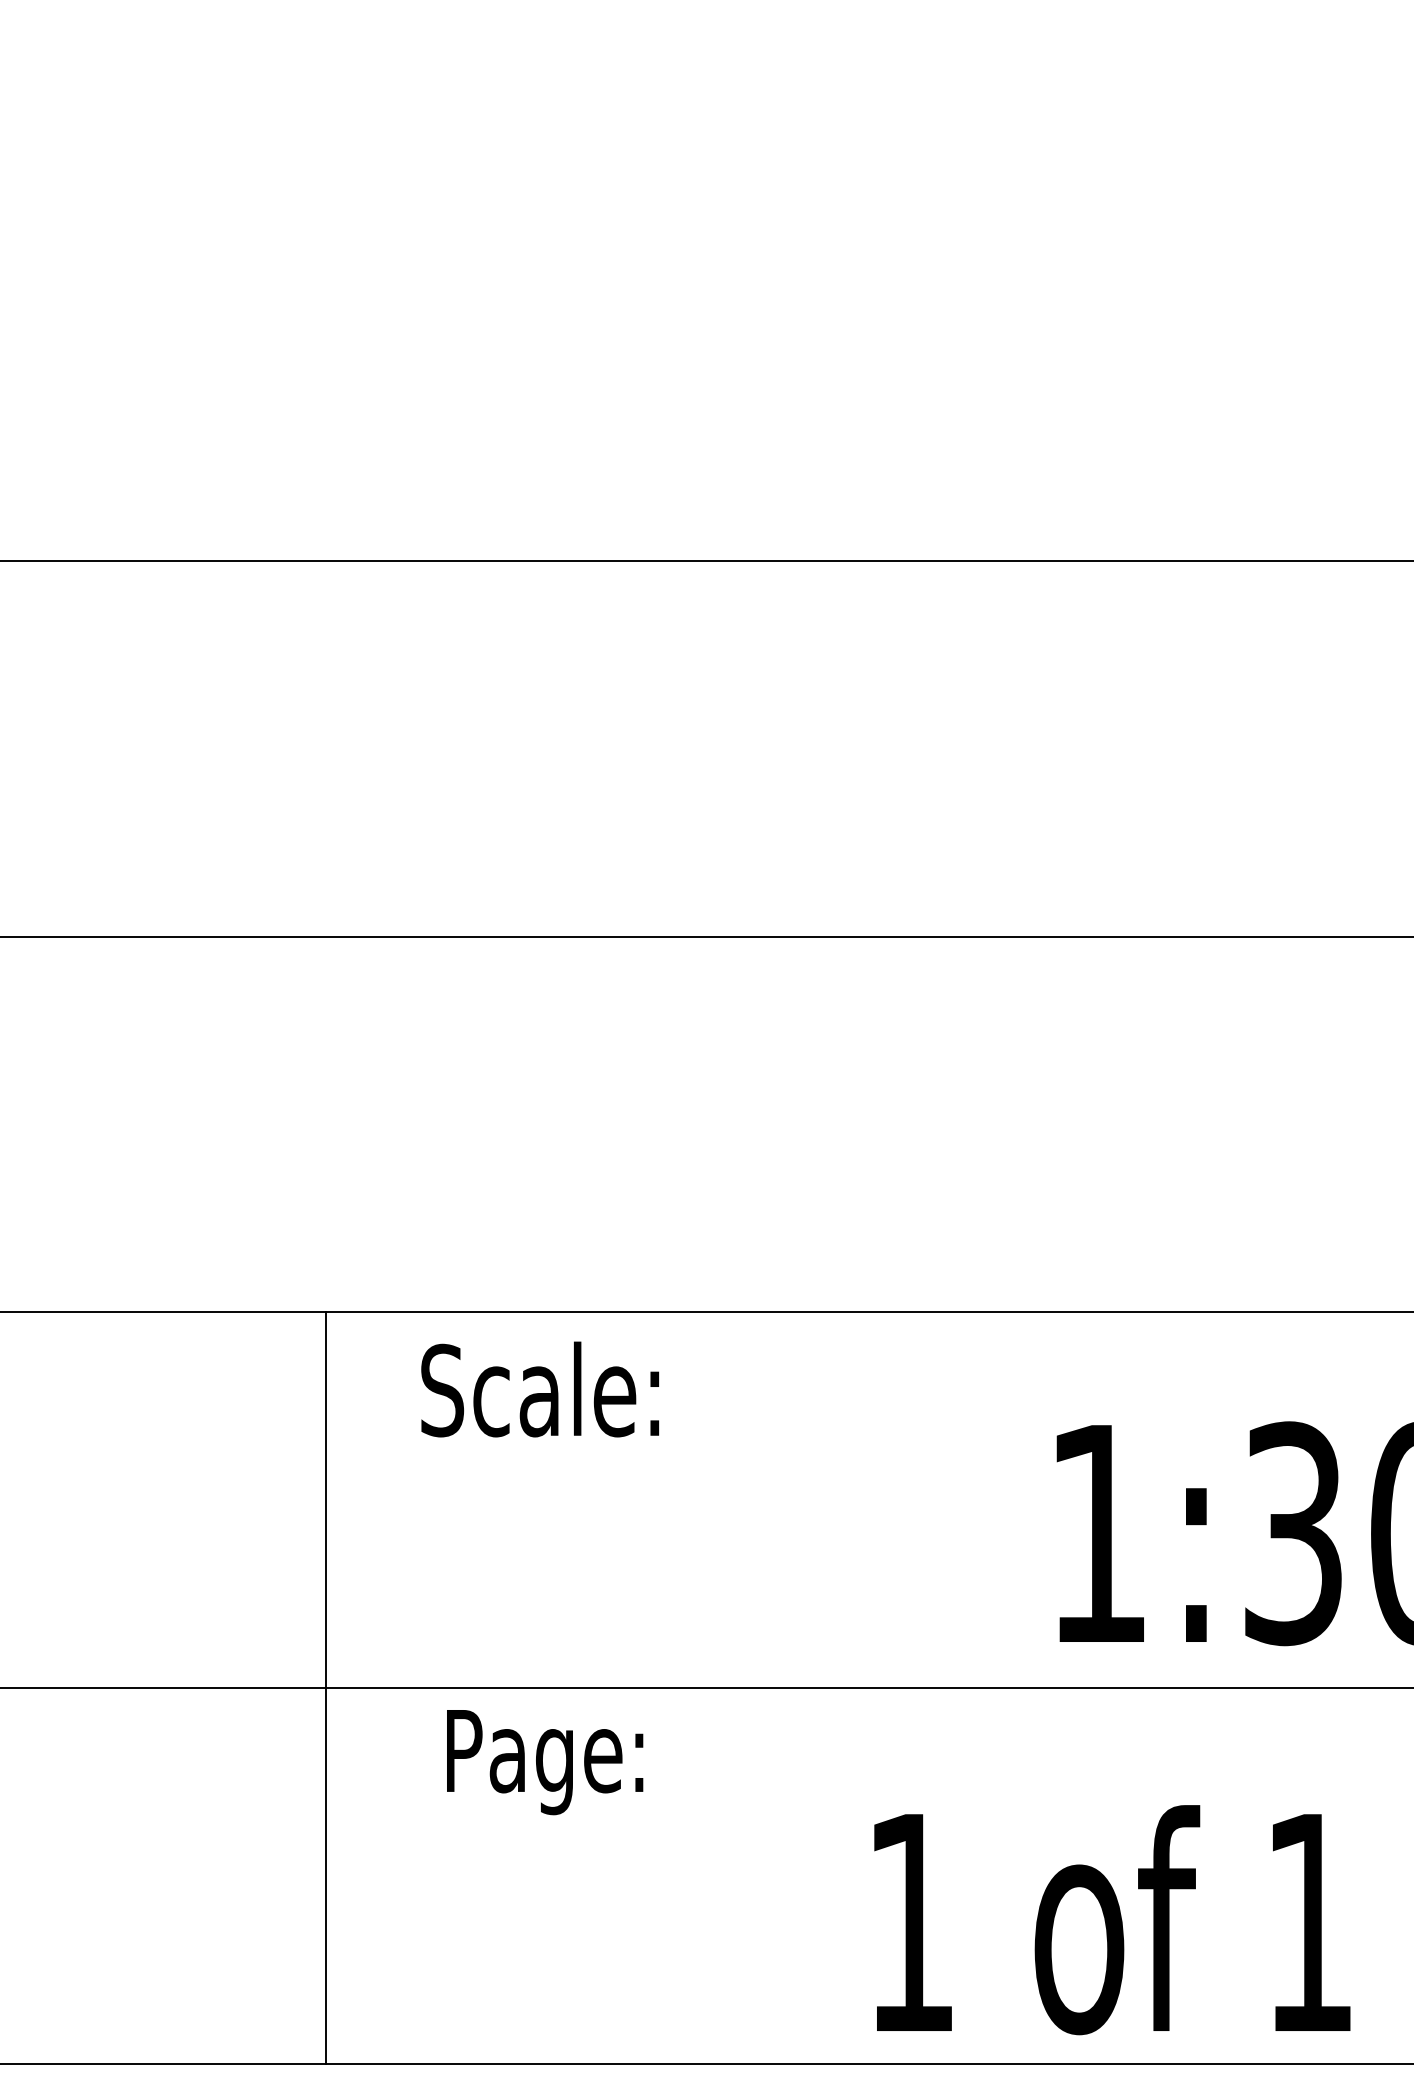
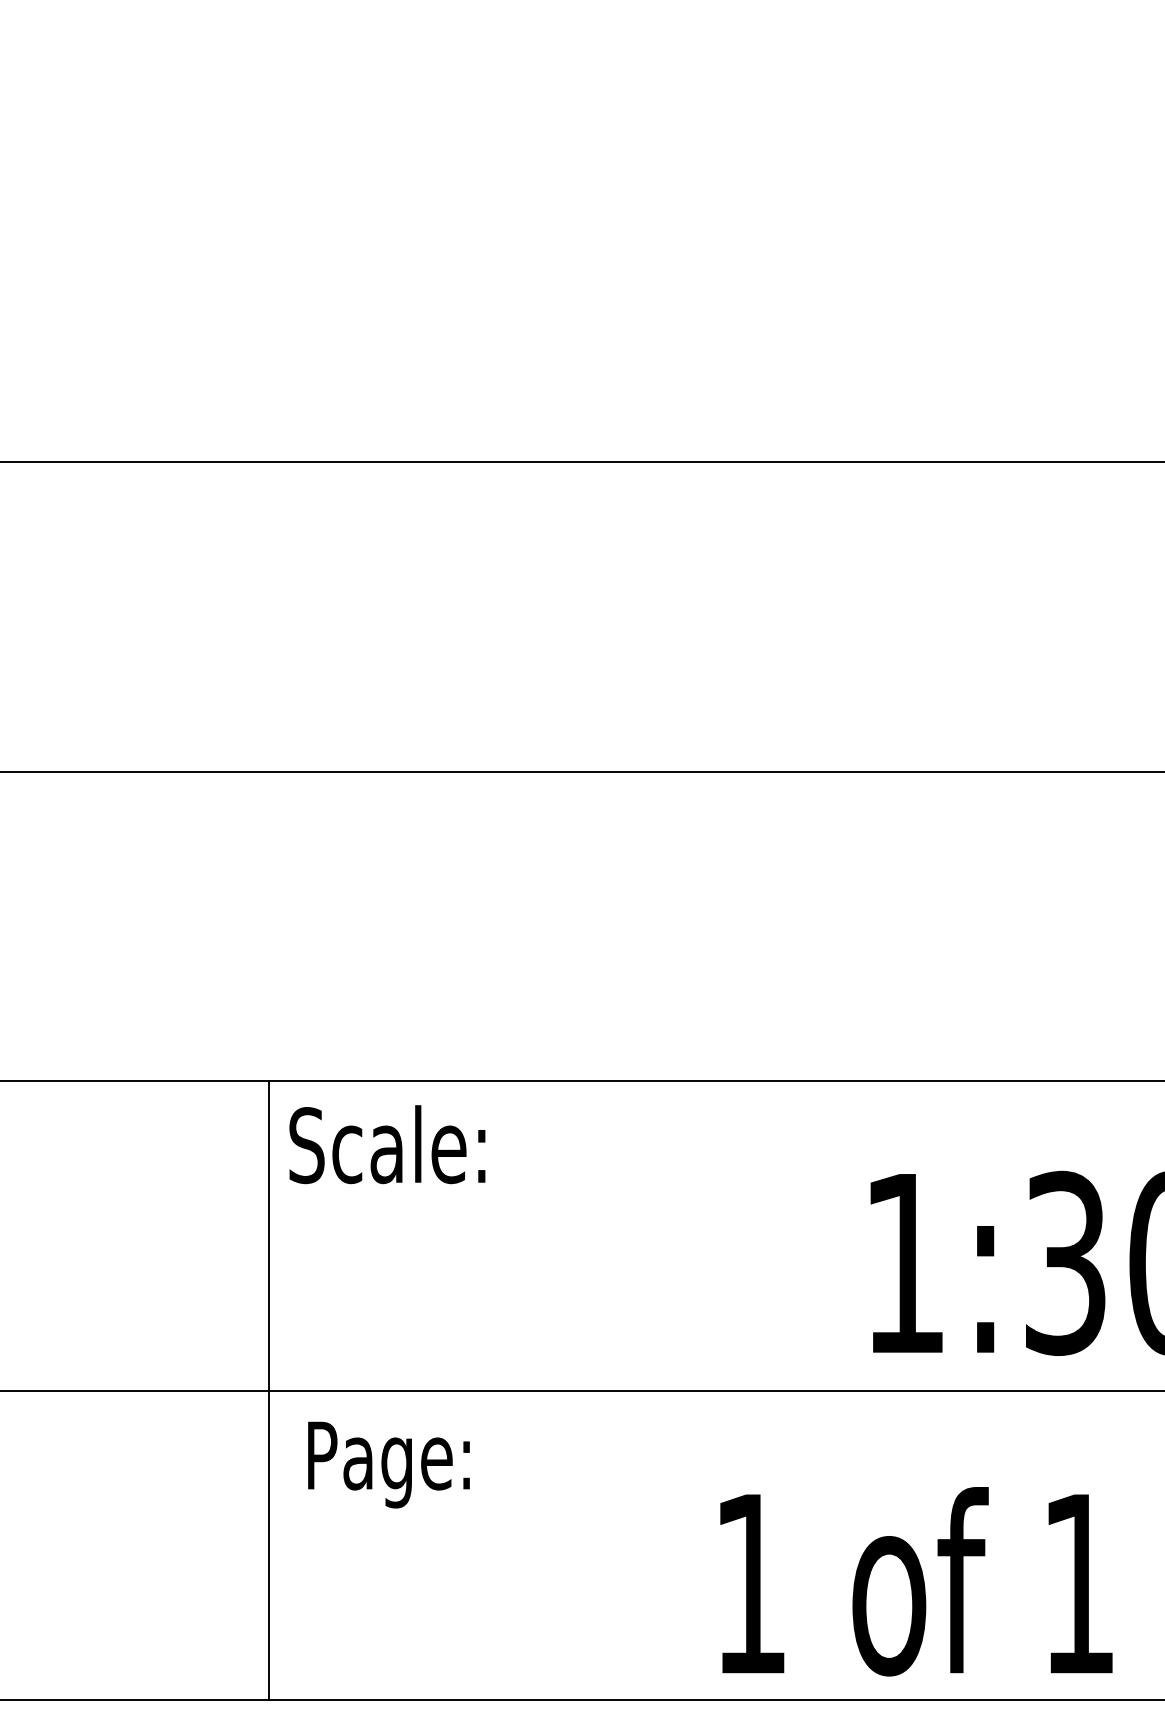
text: (539, 1389) -> (386, 1144), moved
text: (545, 1762) -> (389, 1465), moved

